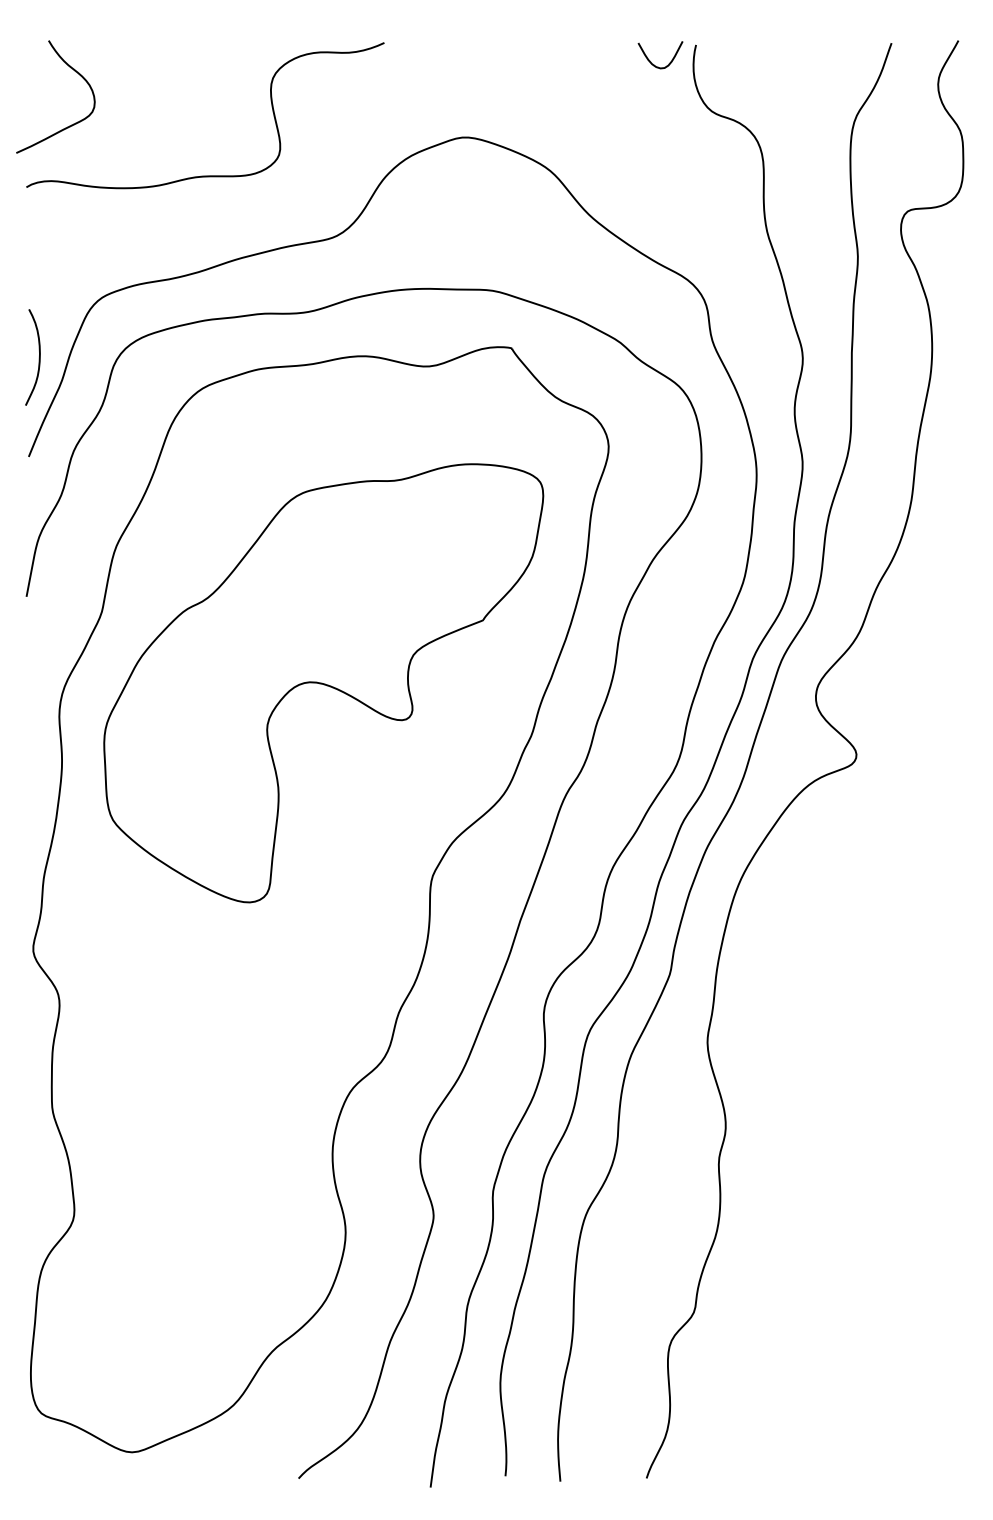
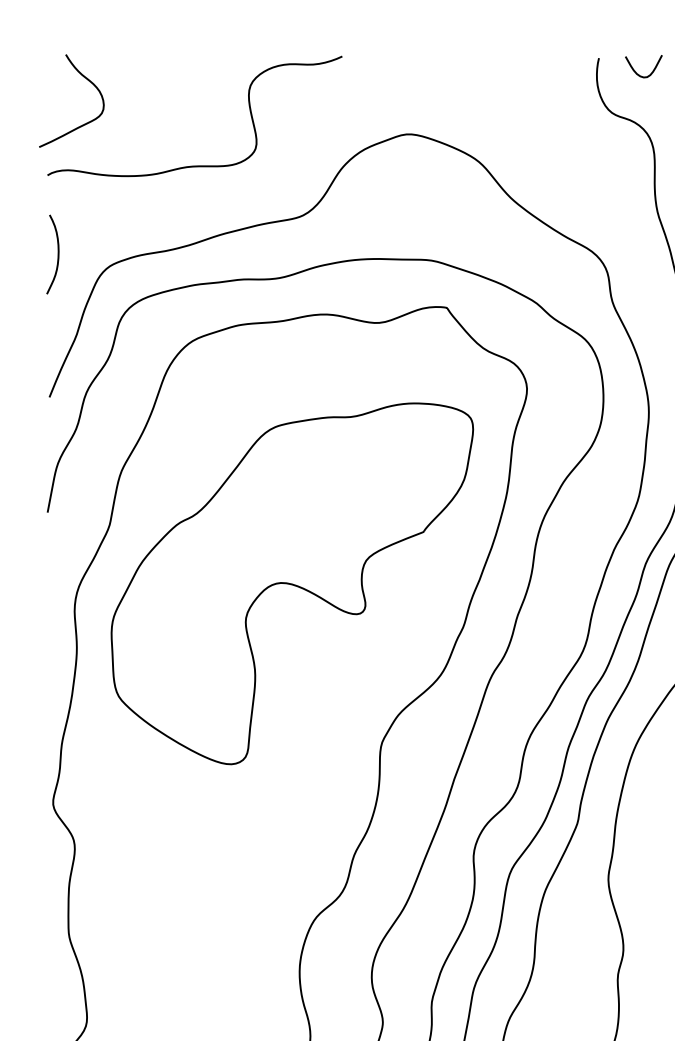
curve: (651, 61) -> (636, 71), moved
curve: (38, 358) -> (57, 255), moved

